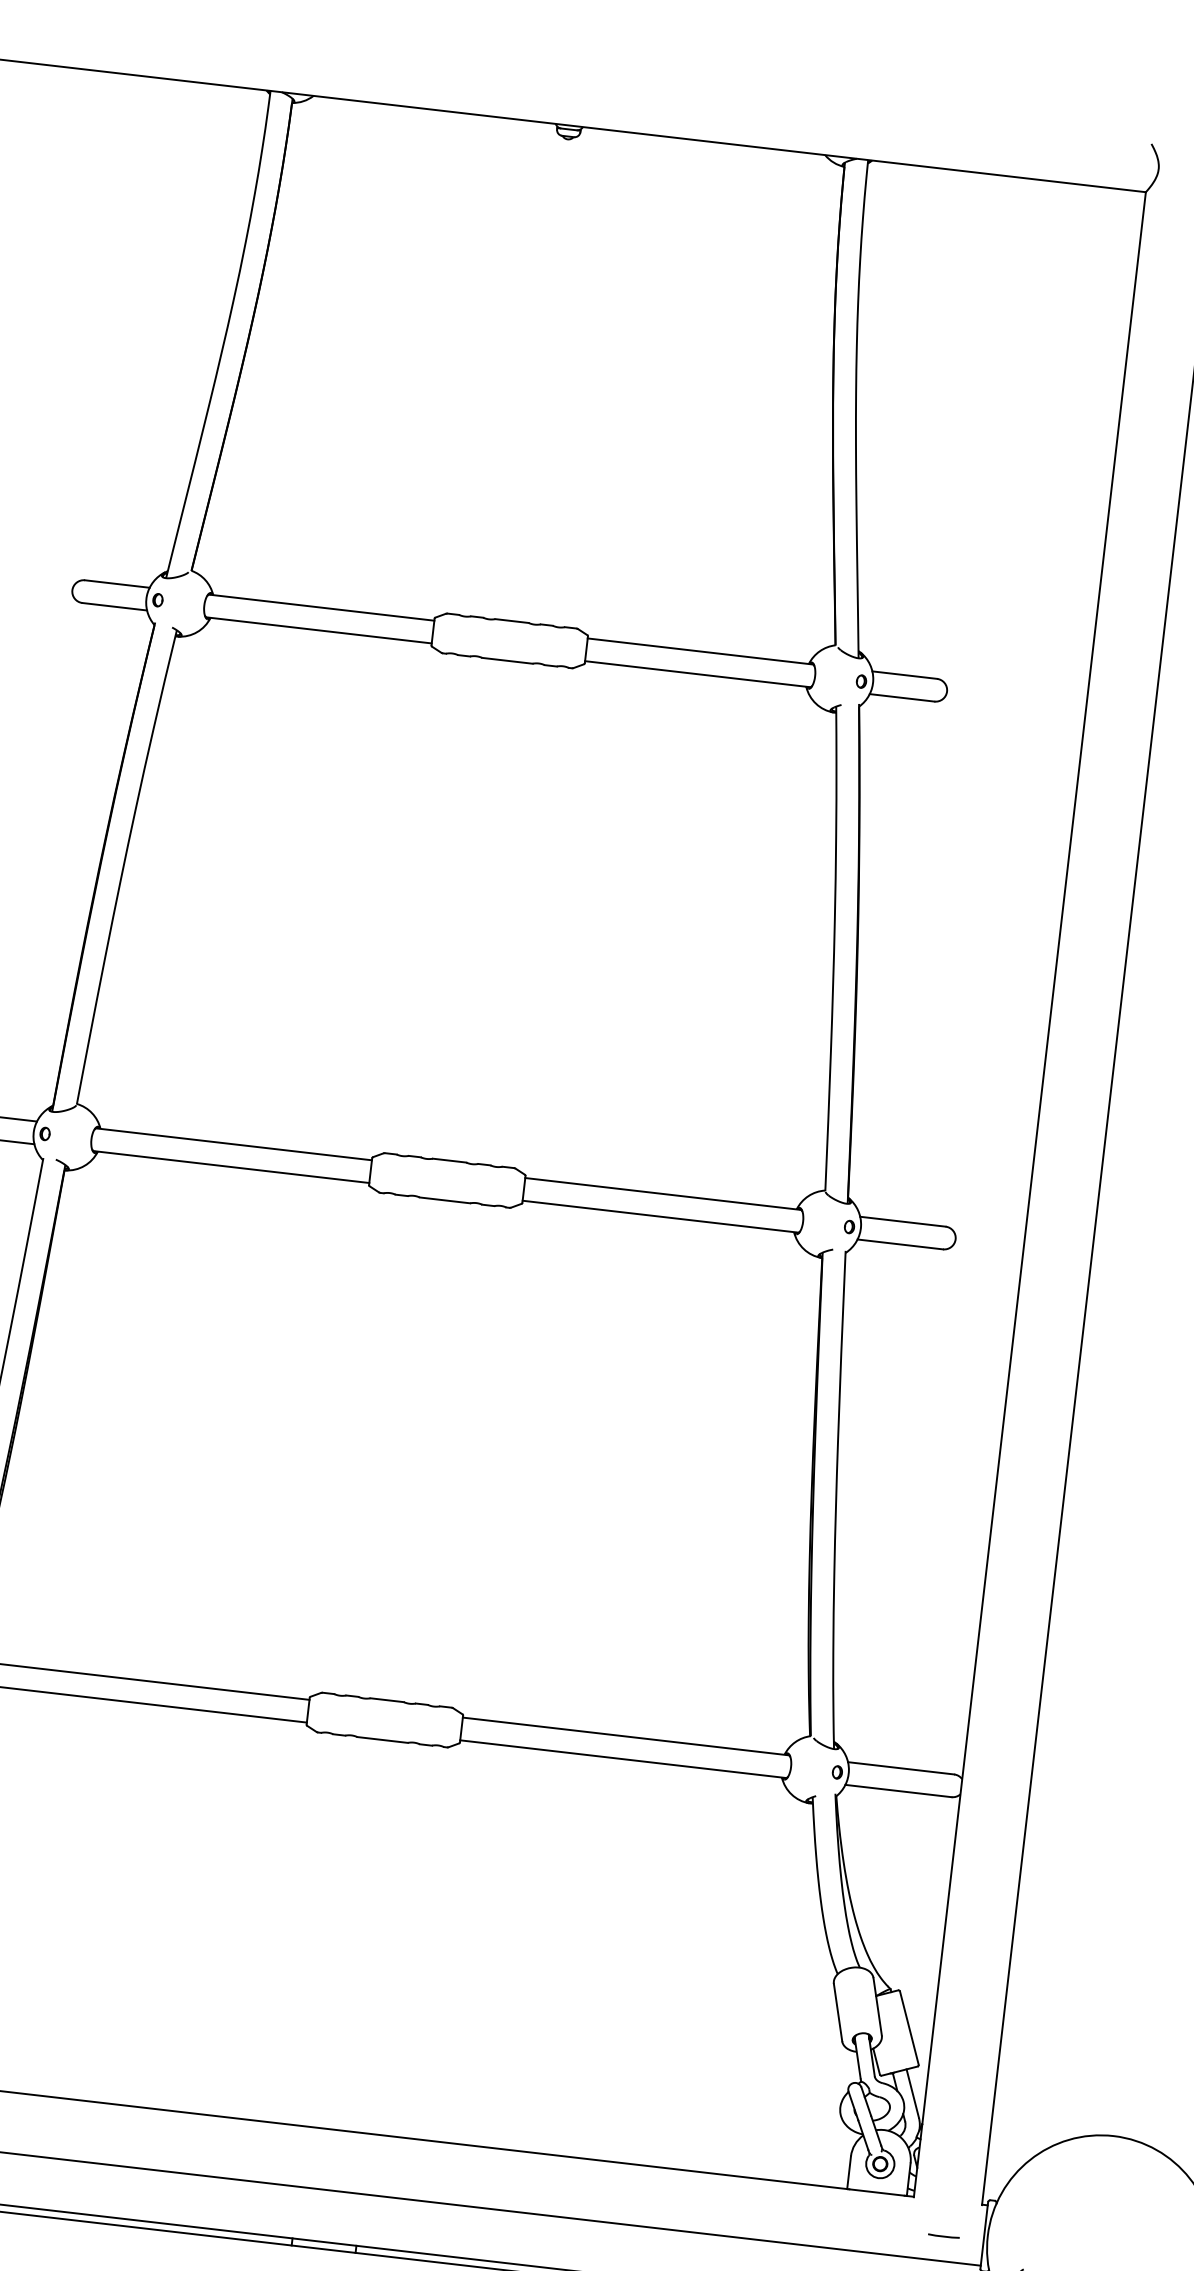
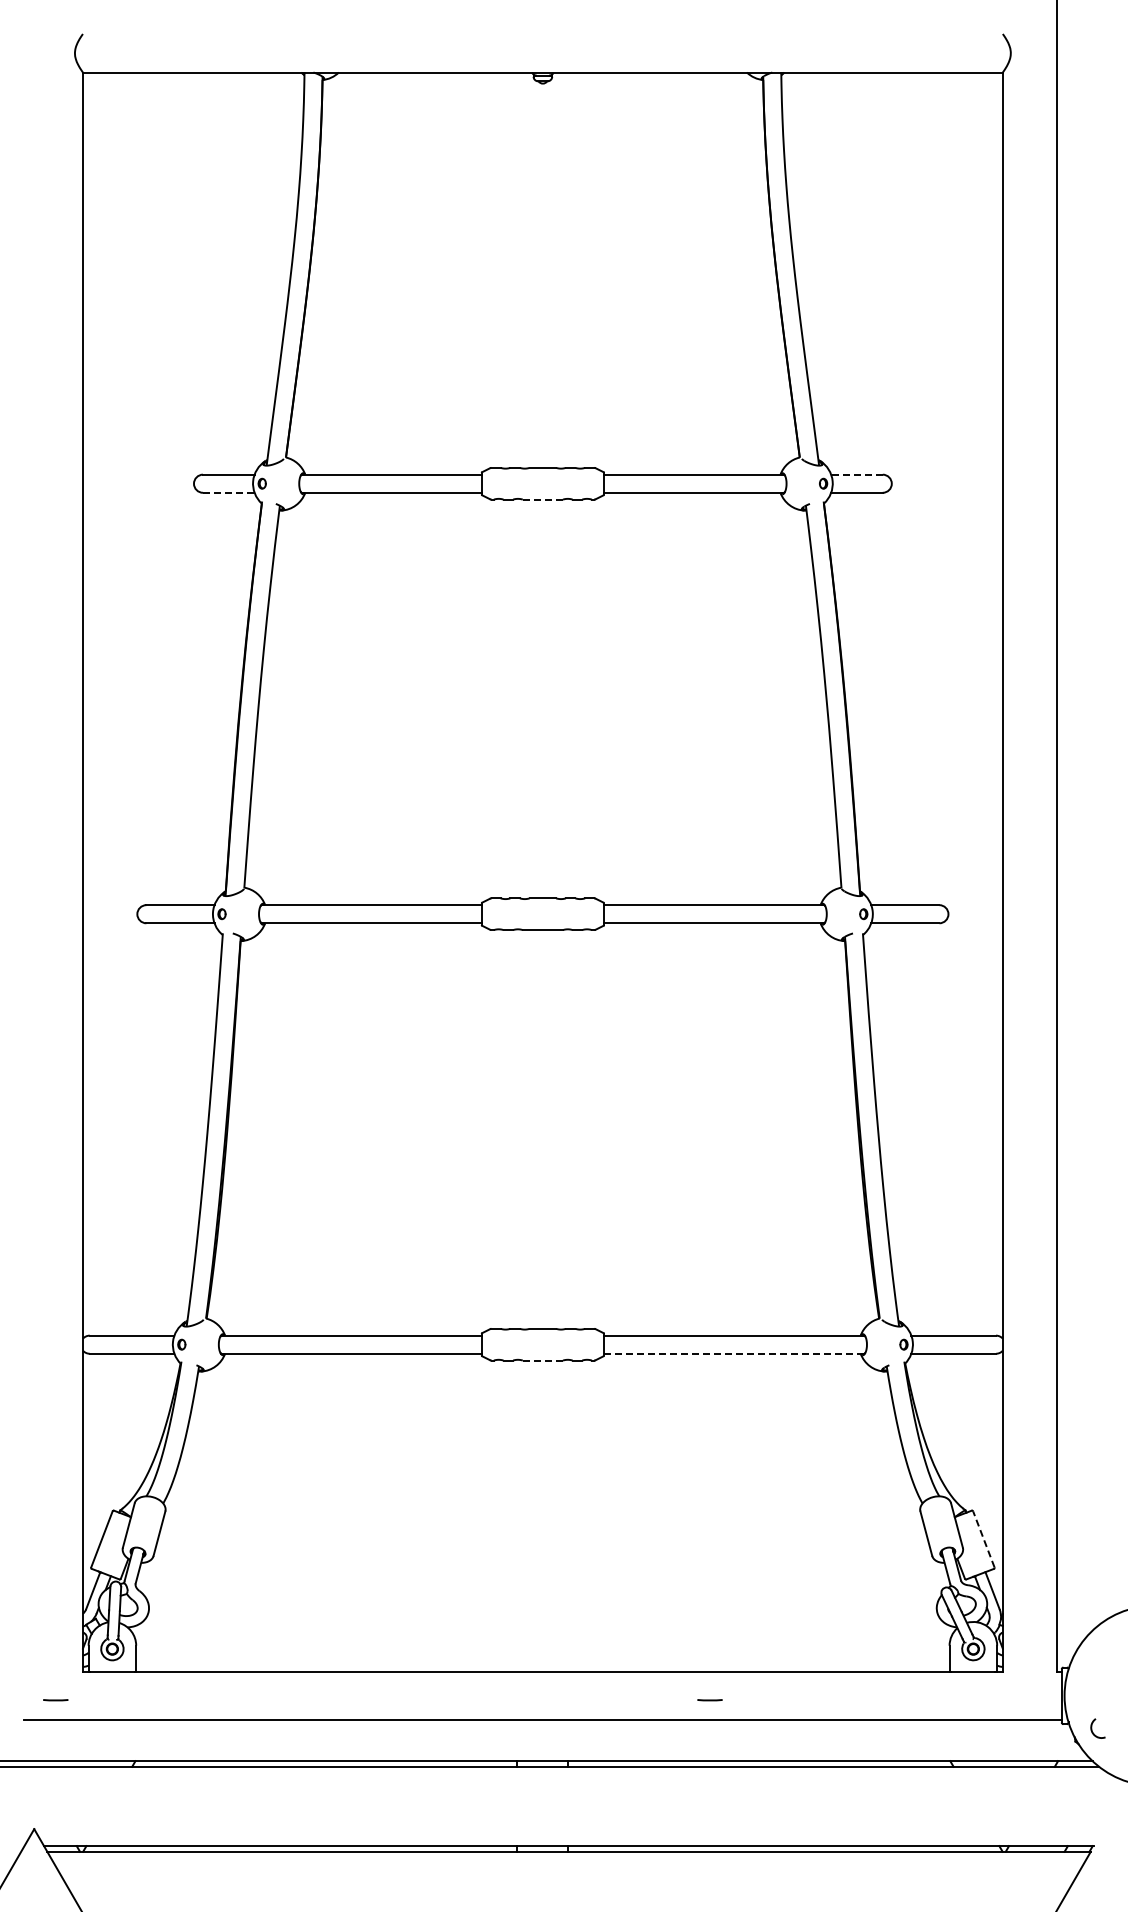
line: (114, 606) -> (228, 492), solid -> dashed
line: (506, 660) -> (542, 499), solid -> dashed
line: (904, 674) -> (856, 474), solid -> dashed
line: (382, 1739) -> (542, 1360), solid -> dashed
line: (623, 1758) -> (734, 1353), solid -> dashed
line: (909, 2026) -> (983, 1538), solid -> dashed
line: (943, 2236) -> (709, 1700), moved

